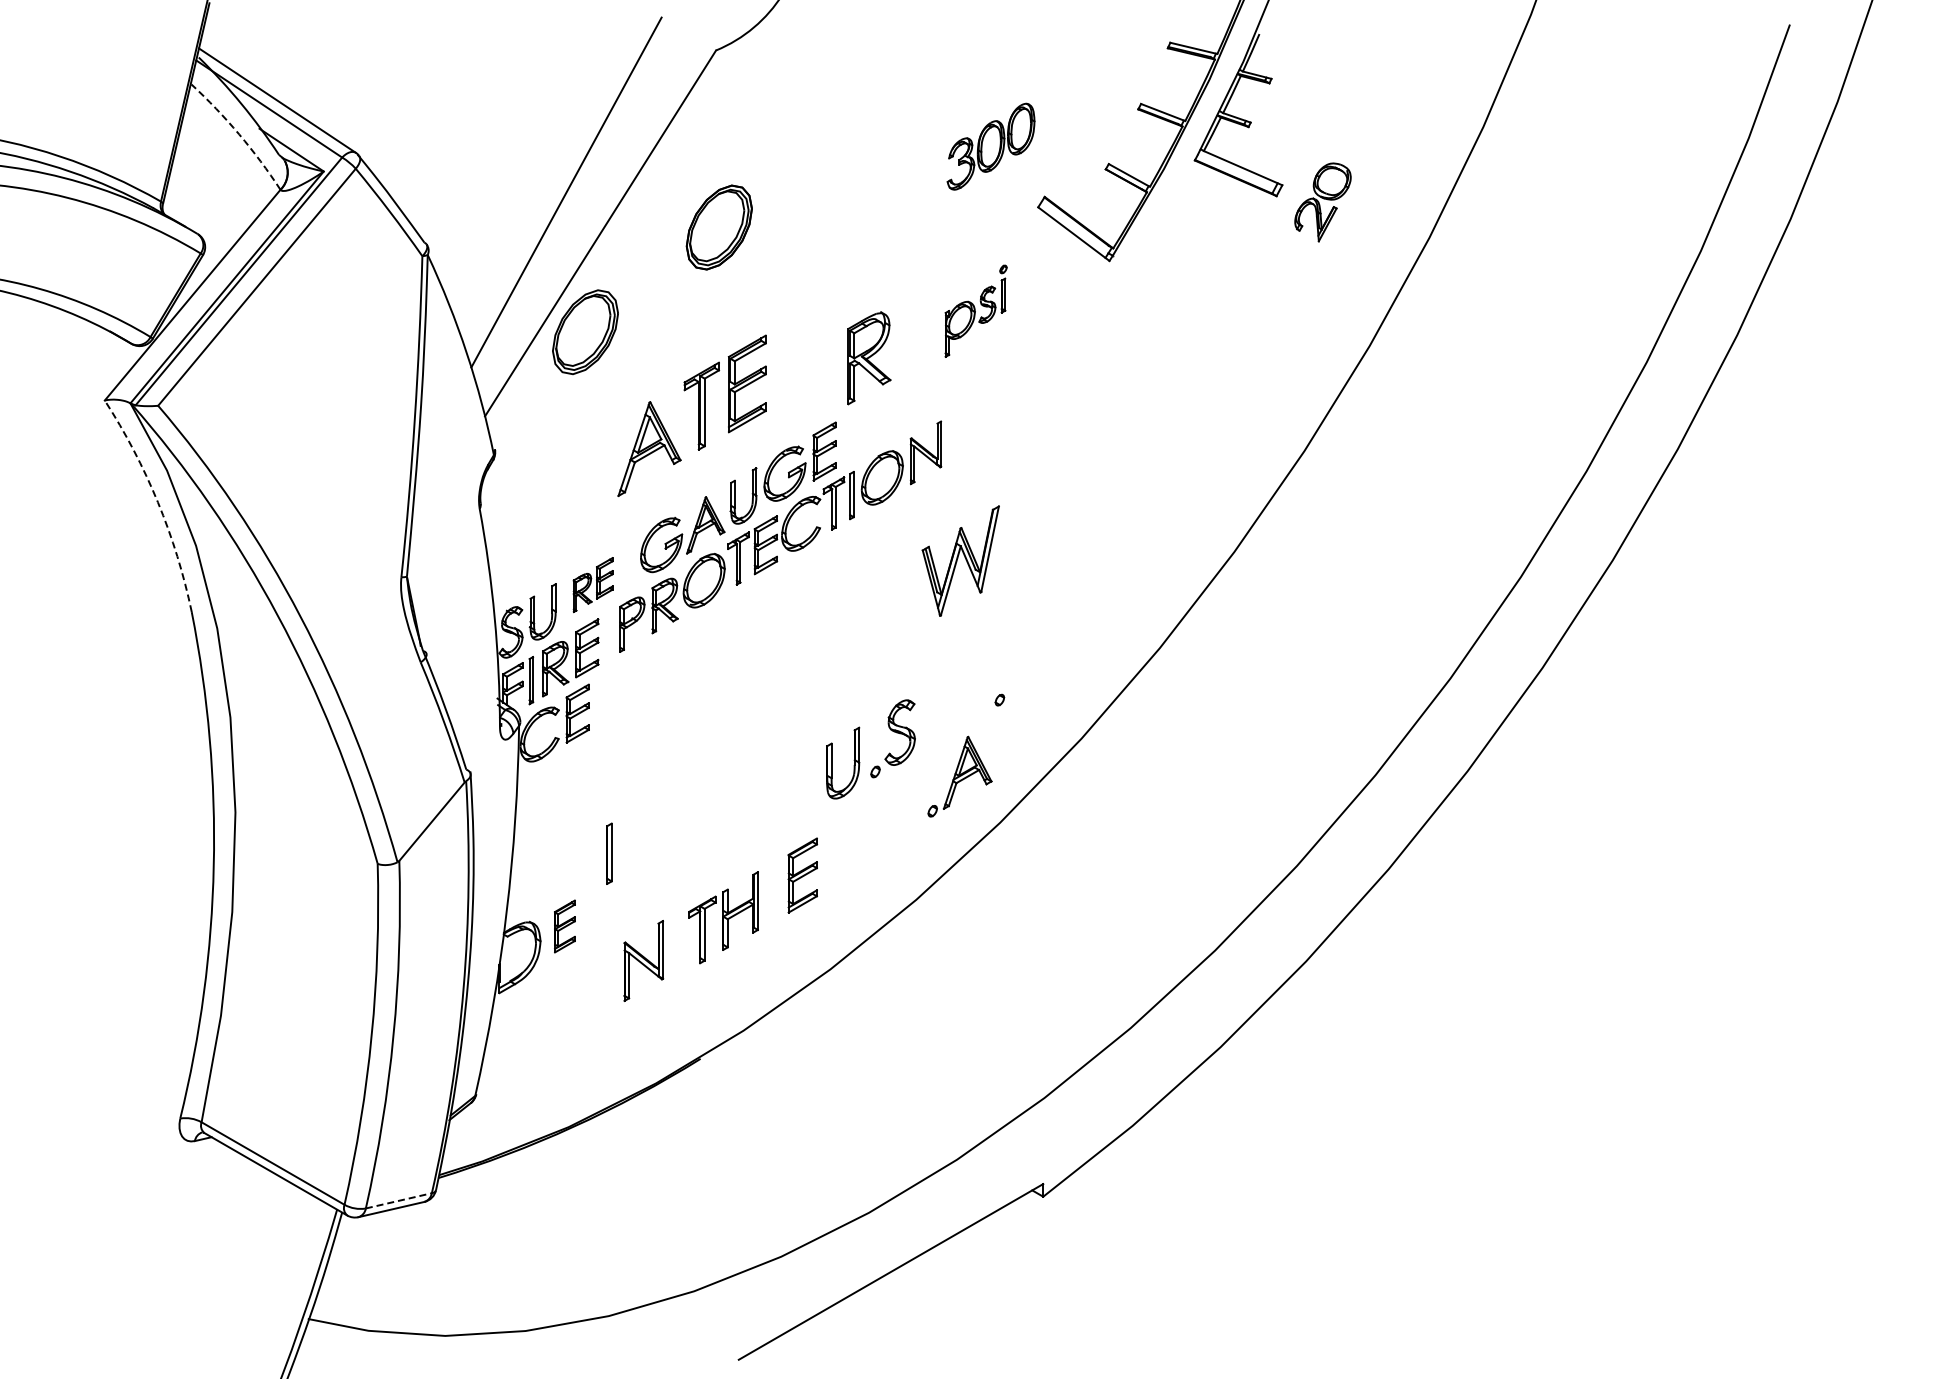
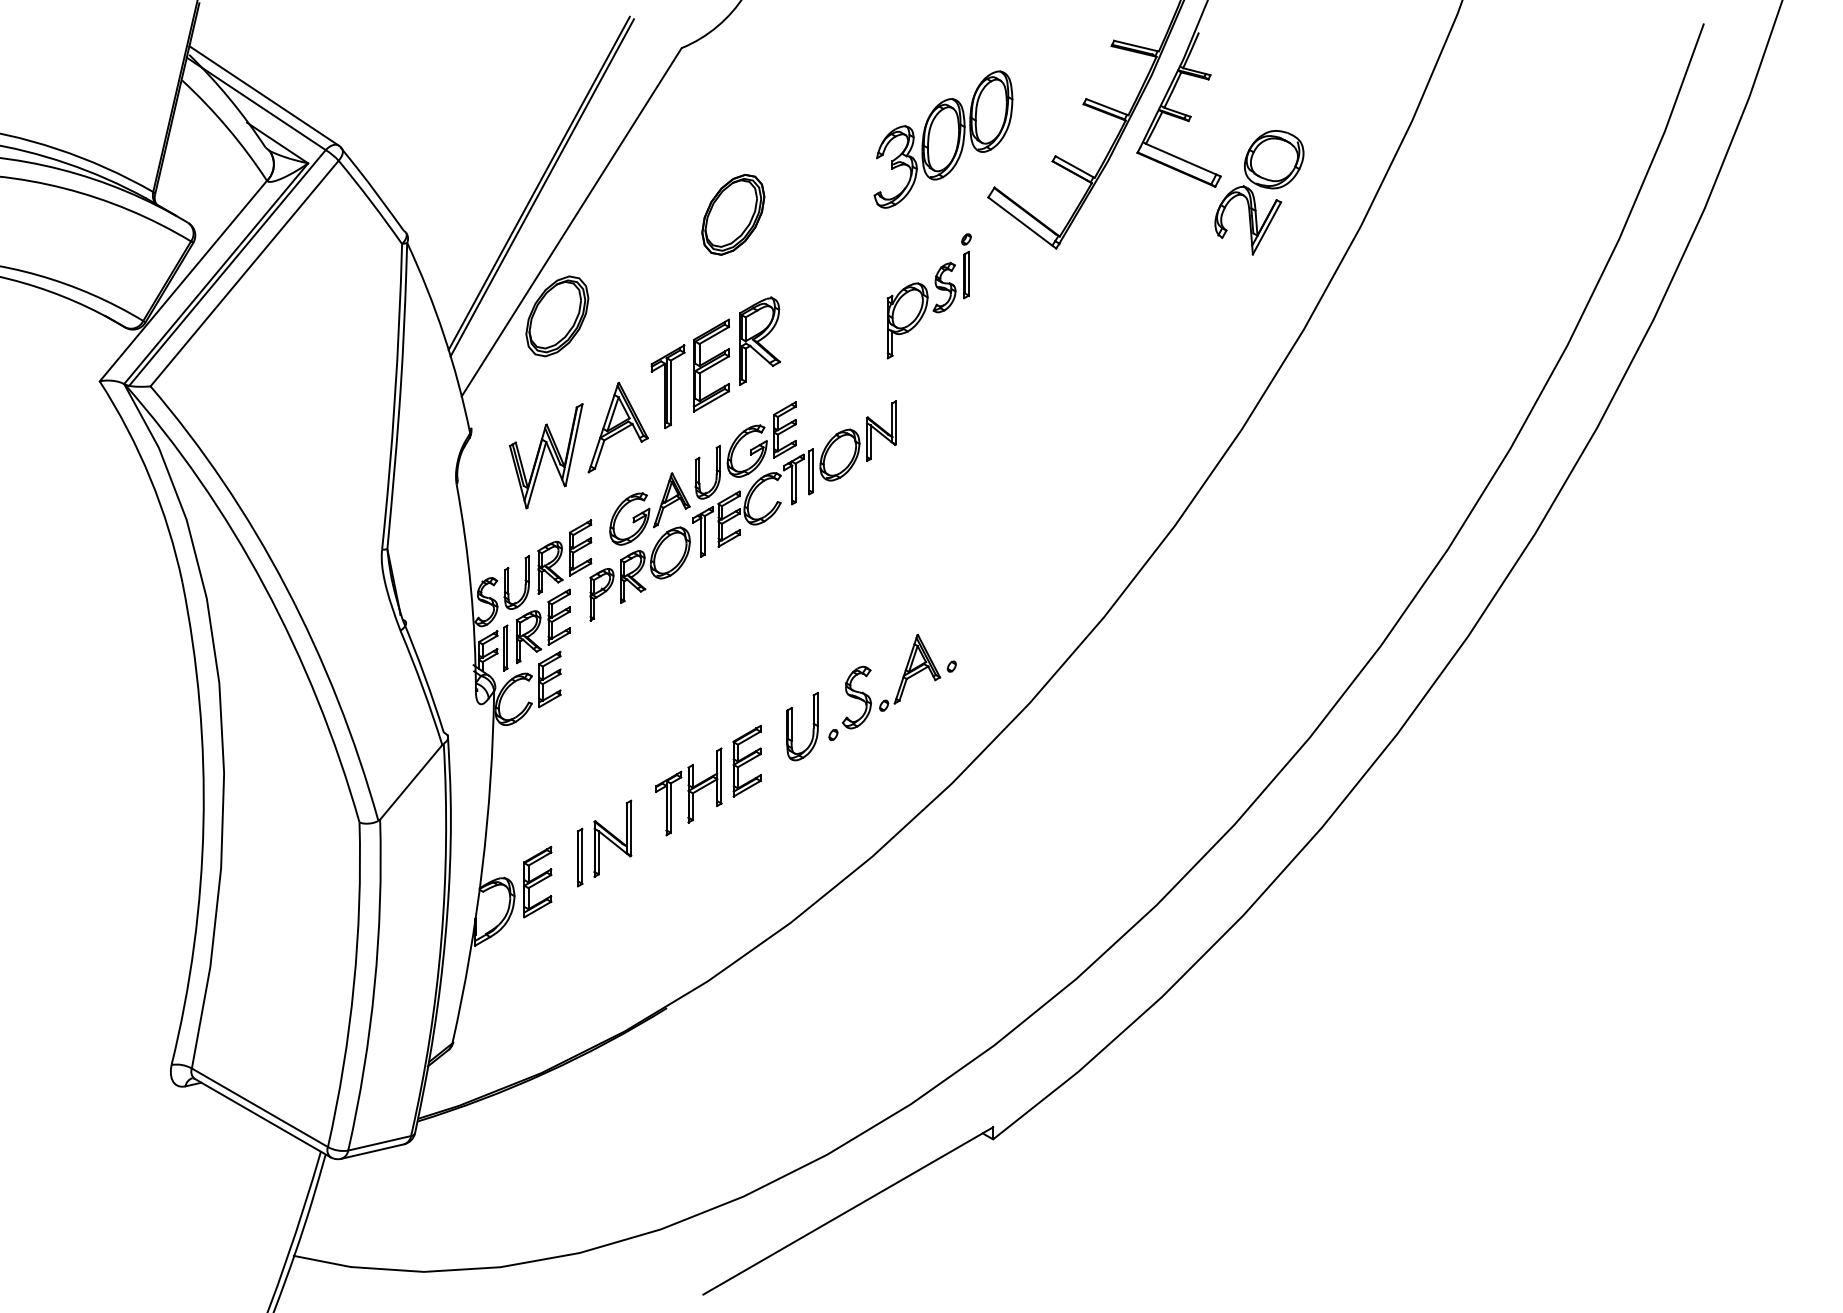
arc: (239, 134) -> (227, 128), dashed -> solid
part: (990, 146) -> (942, 139), size x1.67
line: (569, 197) -> (542, 188), added
part: (1322, 202) -> (1258, 192), size x1.67
part: (718, 227) -> (732, 214), moved
part: (975, 311) -> (928, 296), size x1.43
part: (869, 358) -> (760, 341), moved
arc: (157, 502) -> (149, 478), dashed -> solid
part: (960, 560) -> (545, 455), moved
part: (592, 584) -> (564, 556), size x1.43
part: (959, 776) -> (909, 672), moved
part: (609, 853) -> (580, 857), moved
part: (802, 875) -> (746, 761), moved
part: (723, 917) -> (688, 791), moved
part: (564, 926) -> (537, 882), size x1.43
part: (643, 960) -> (612, 838), moved
line: (398, 1200) -> (379, 1142), dashed -> solid

